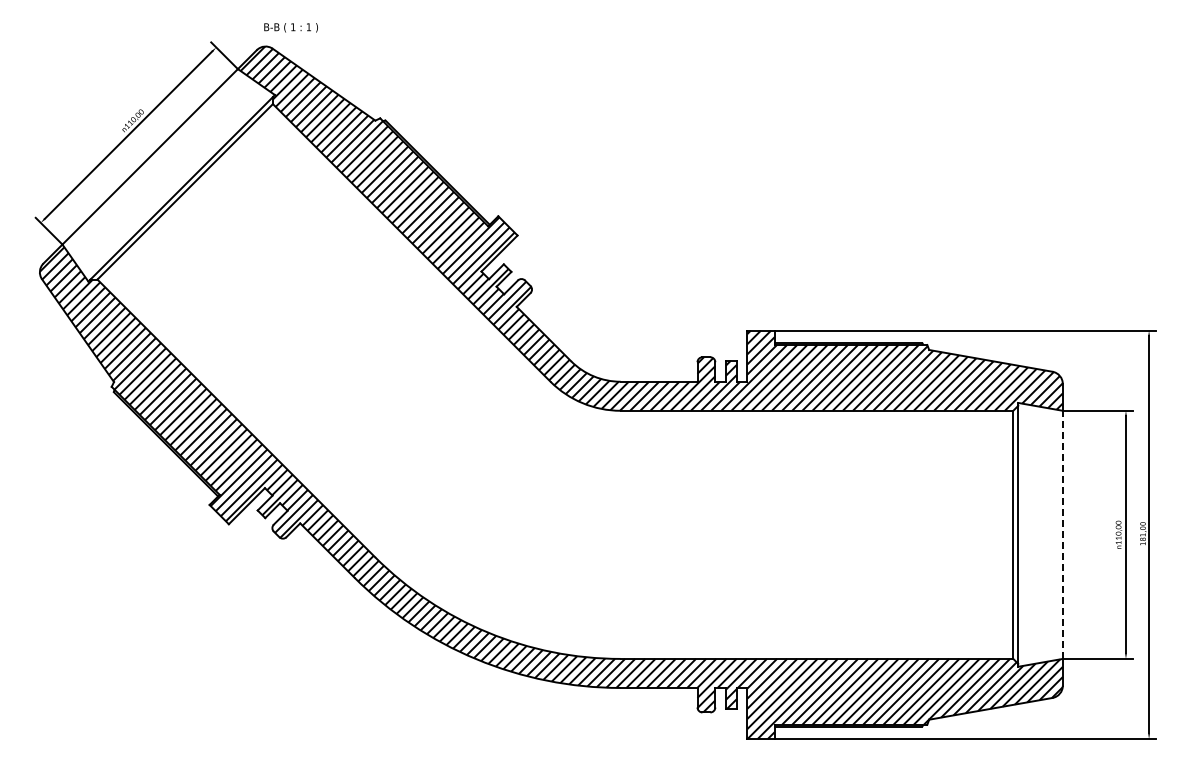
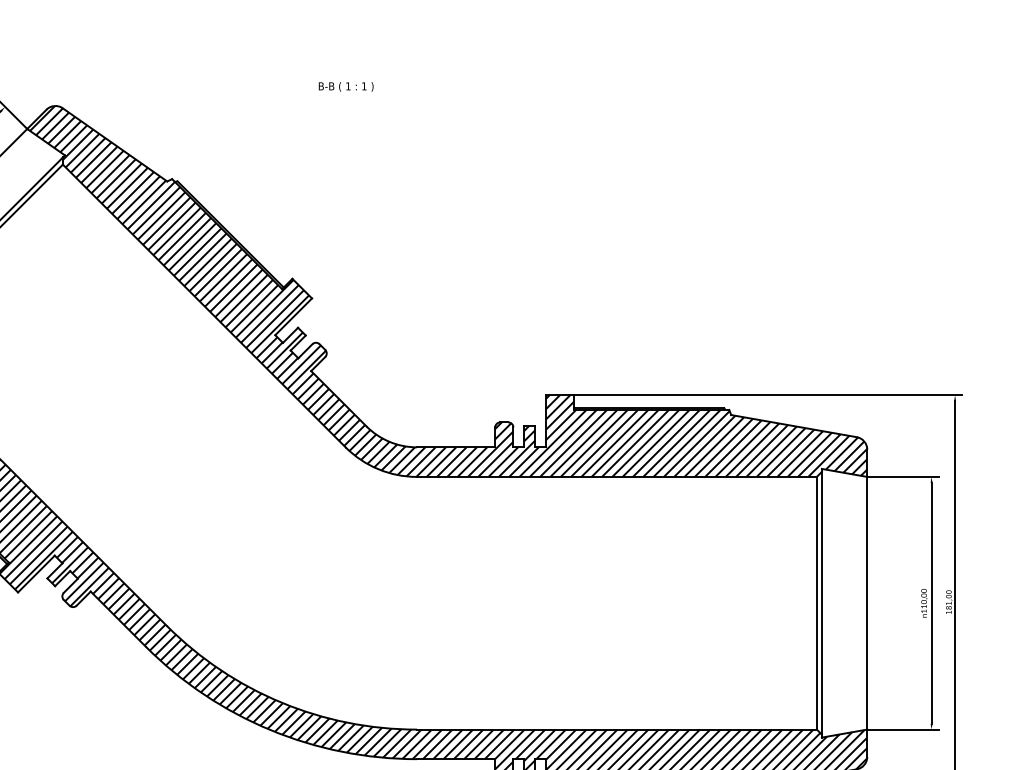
text: (290, 27) -> (345, 86), moved
line: (1062, 534) -> (866, 602), dashed -> solid

